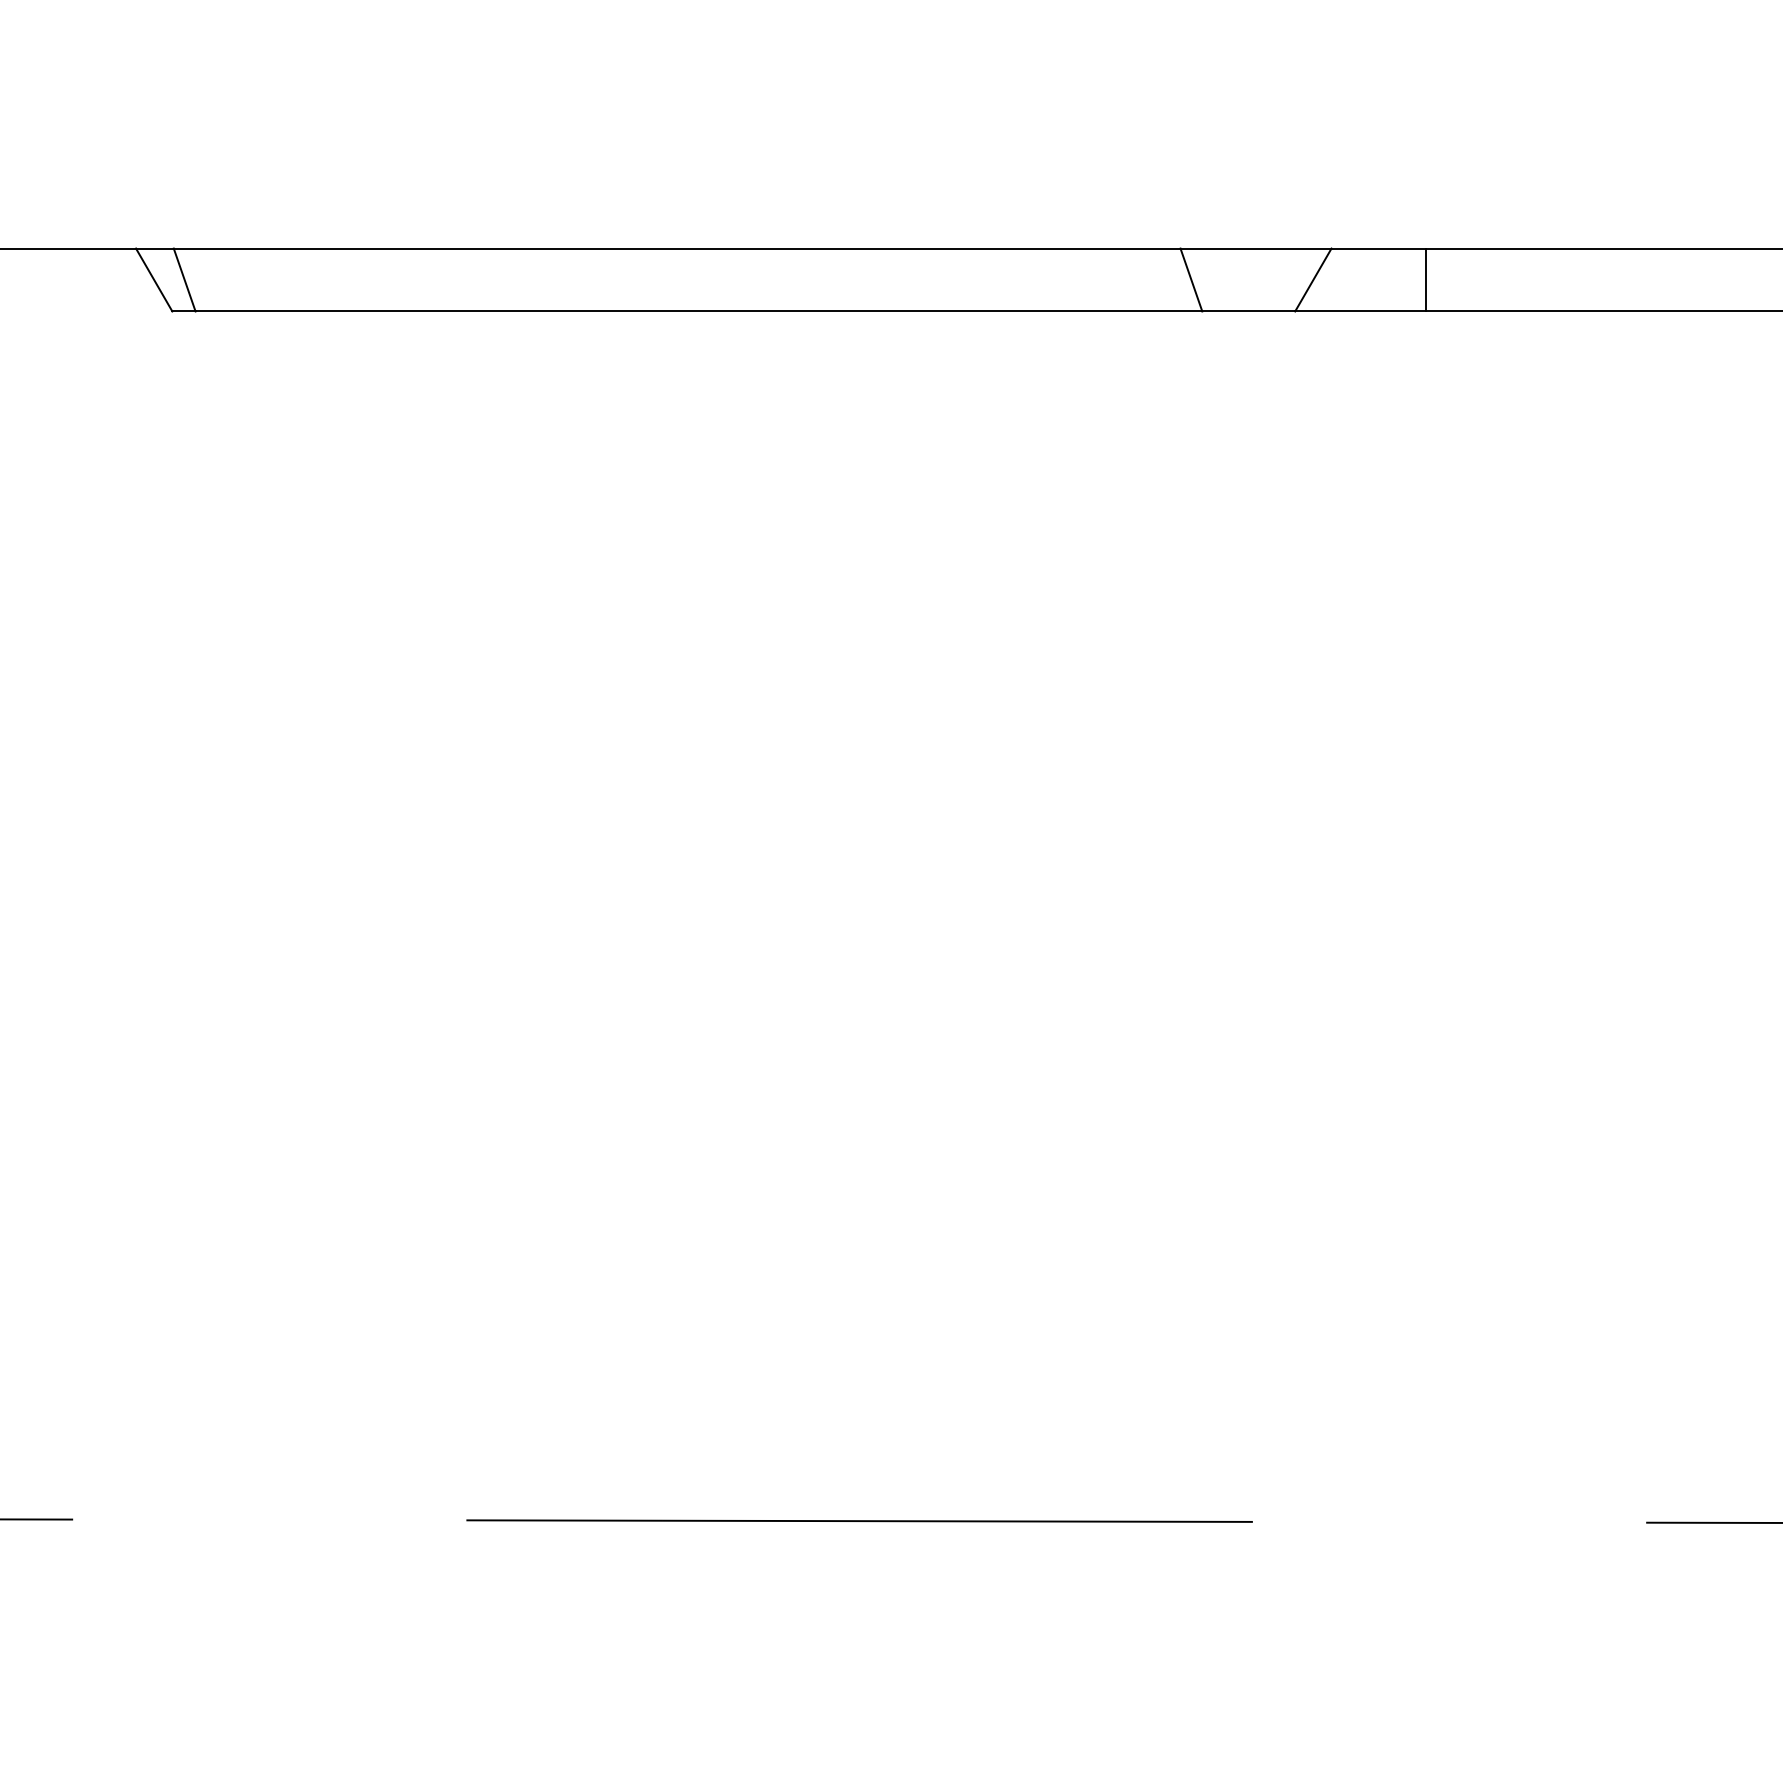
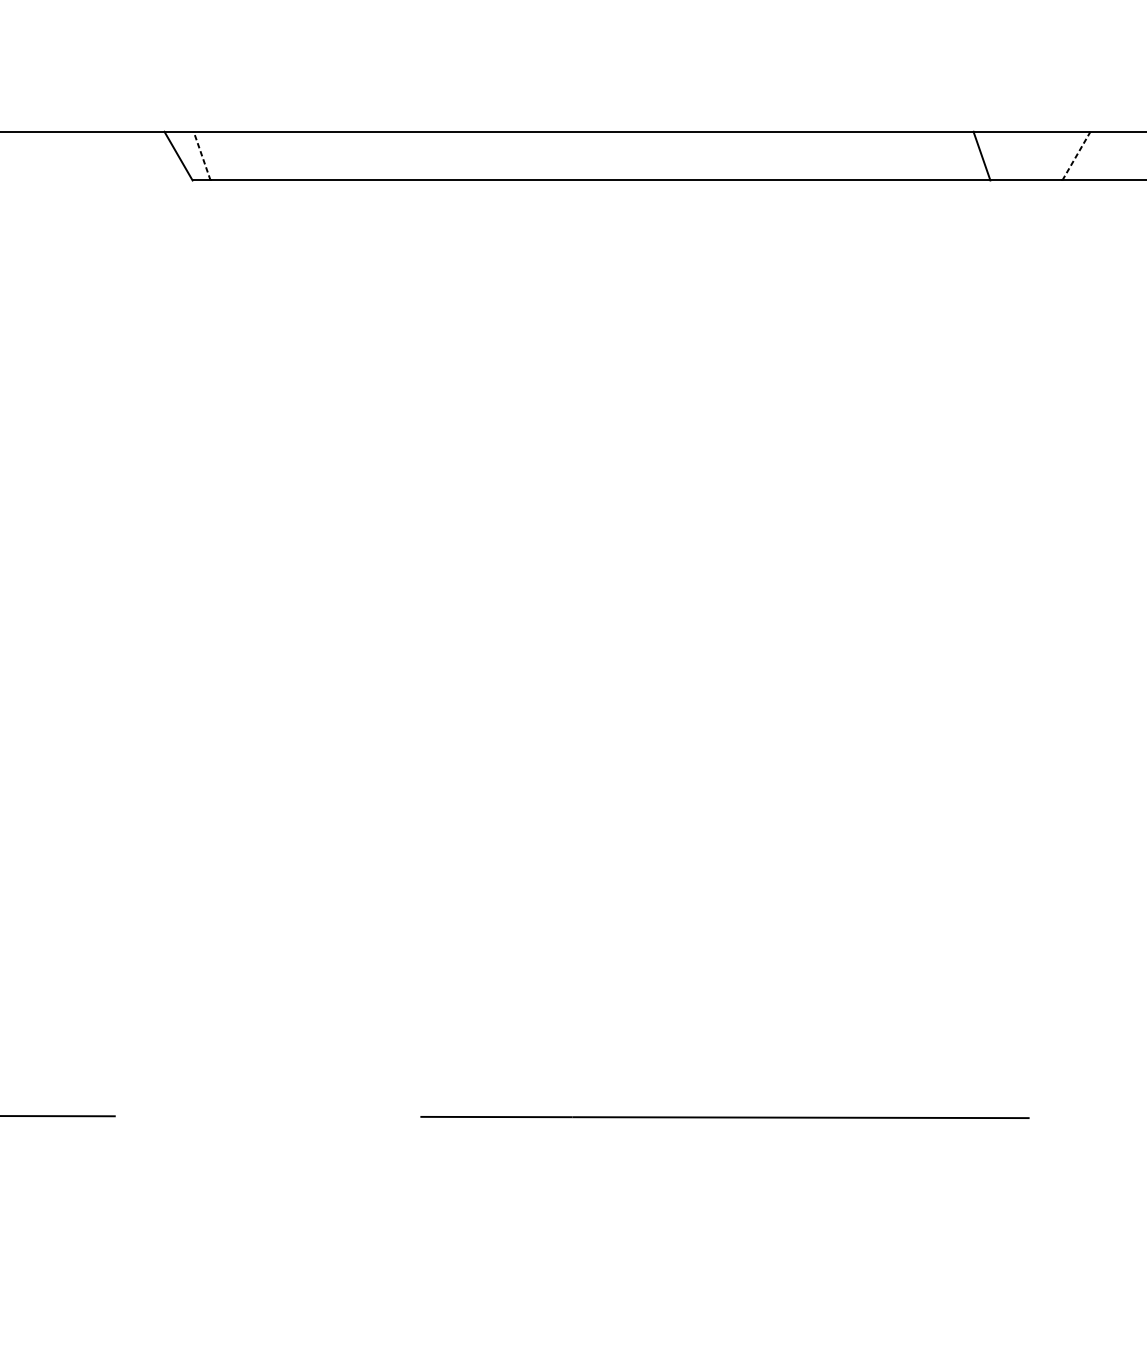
line: (184, 279) -> (202, 155), solid -> dashed
line: (1313, 279) -> (1076, 155), solid -> dashed

